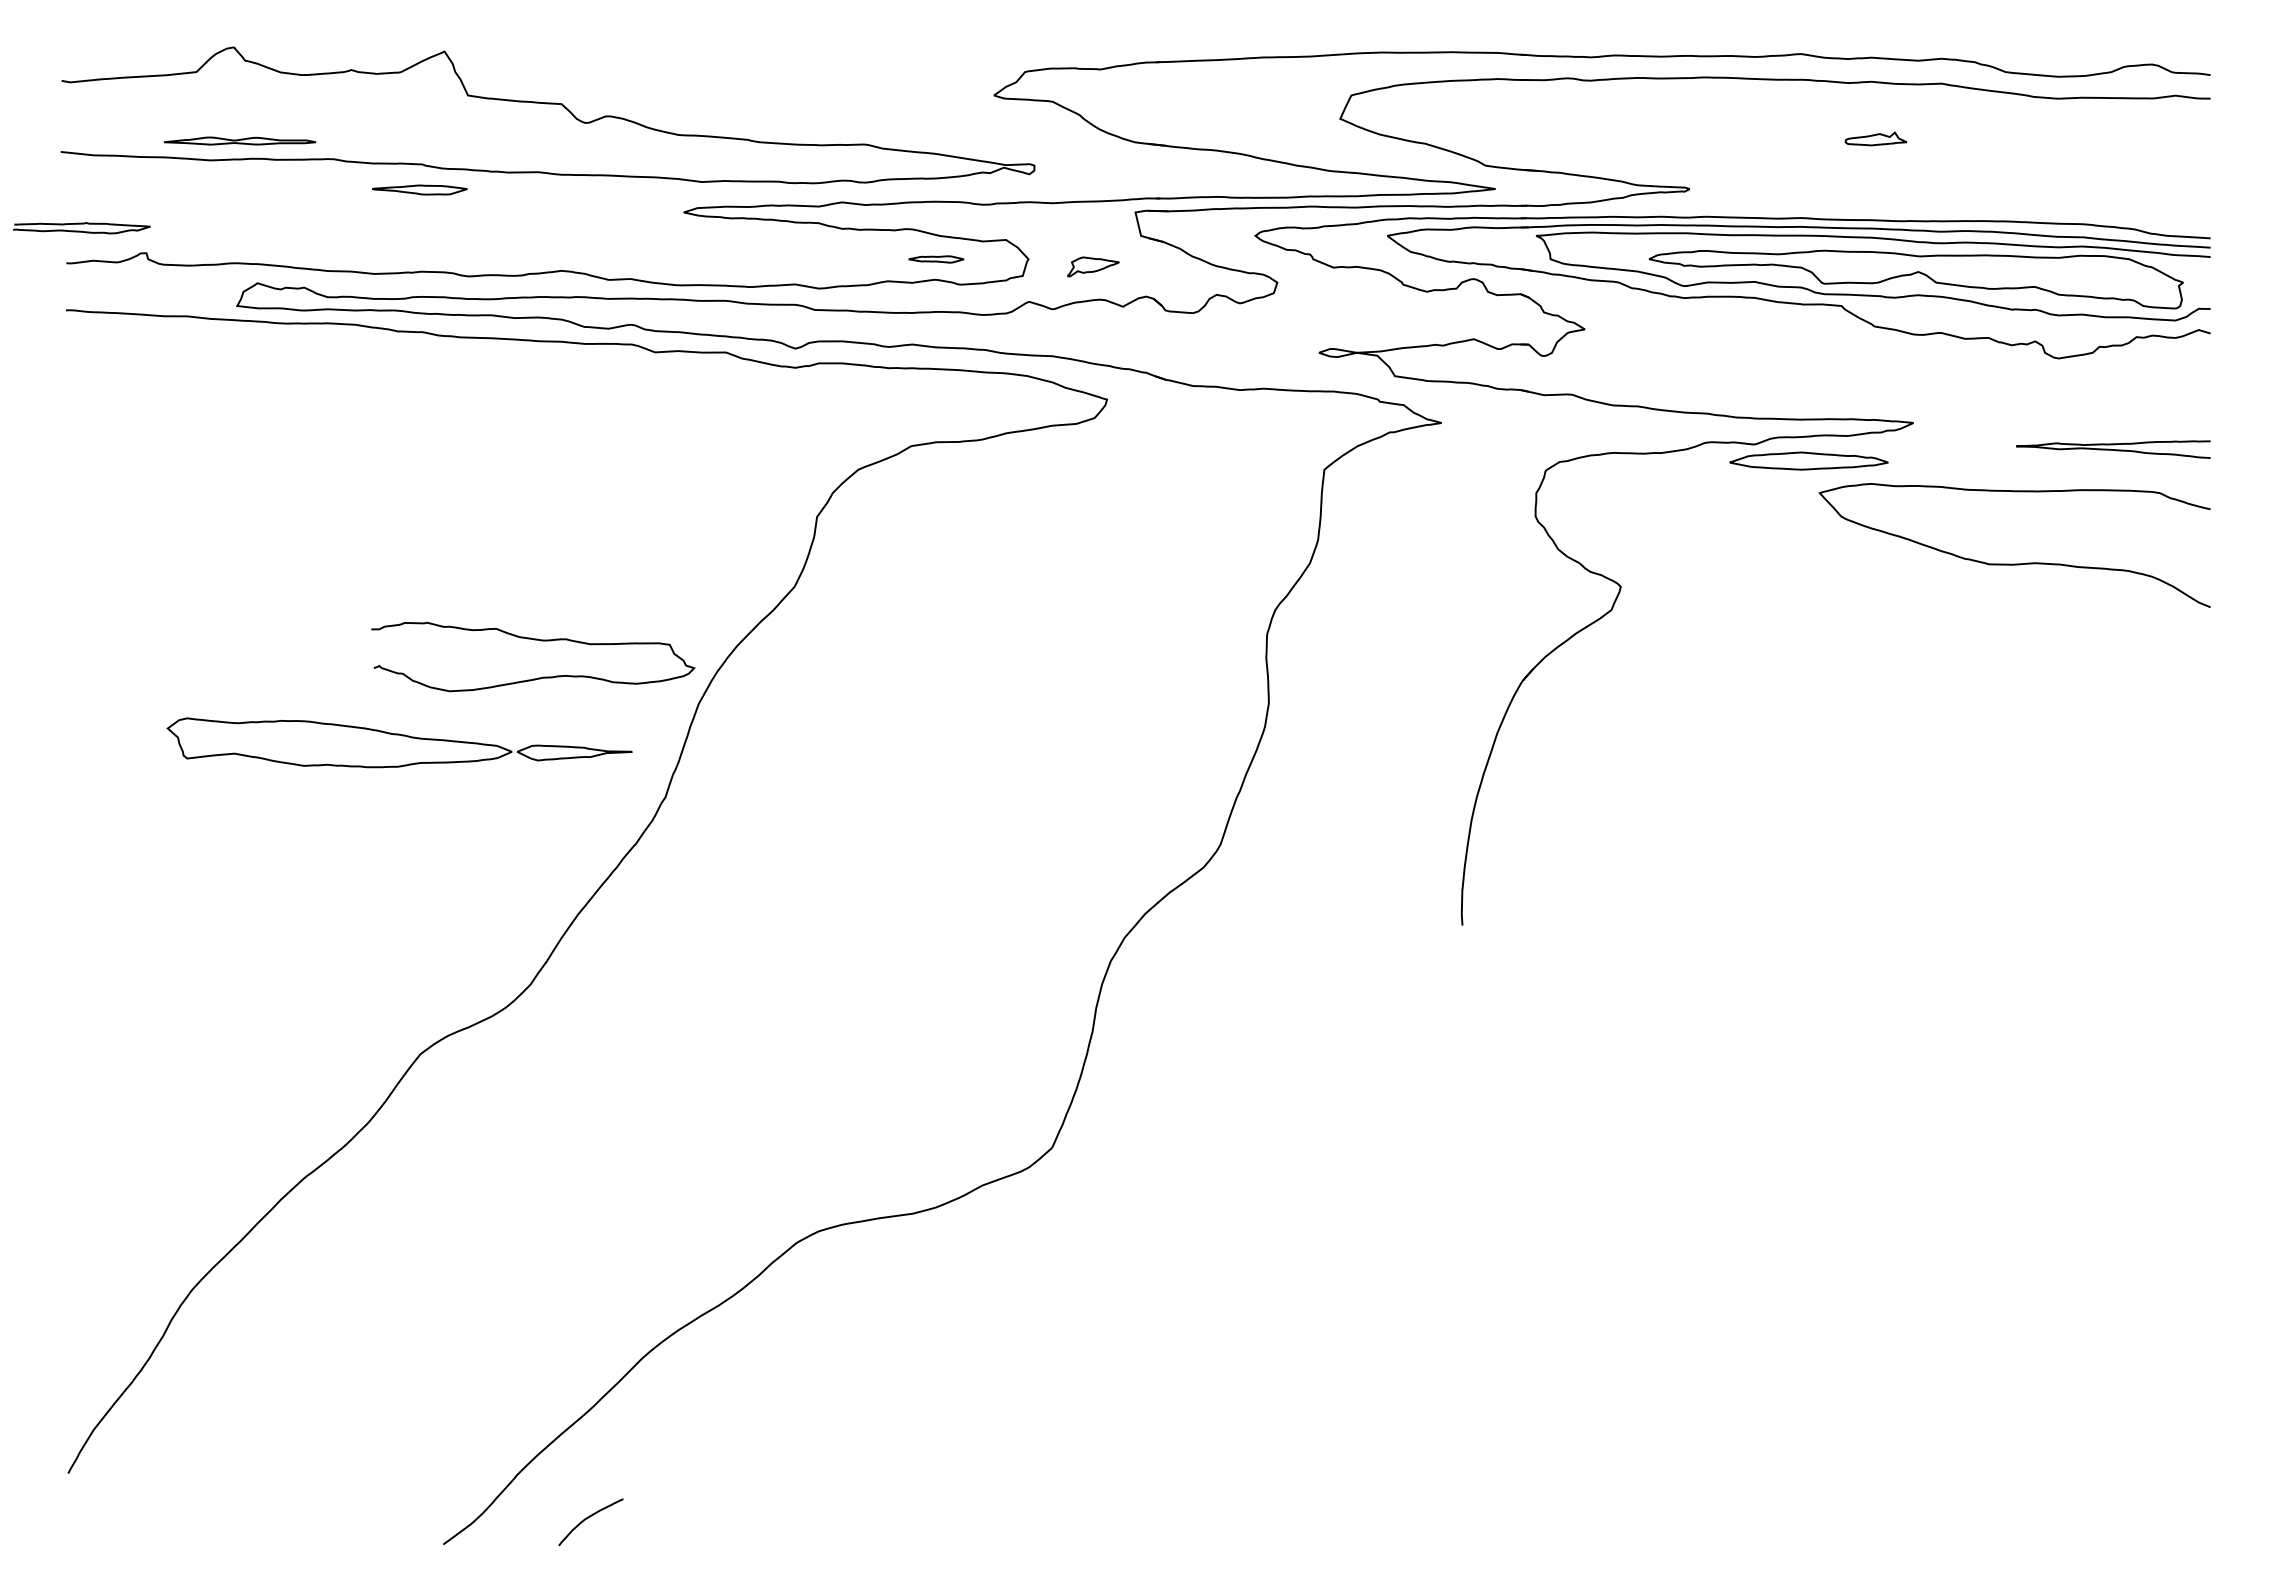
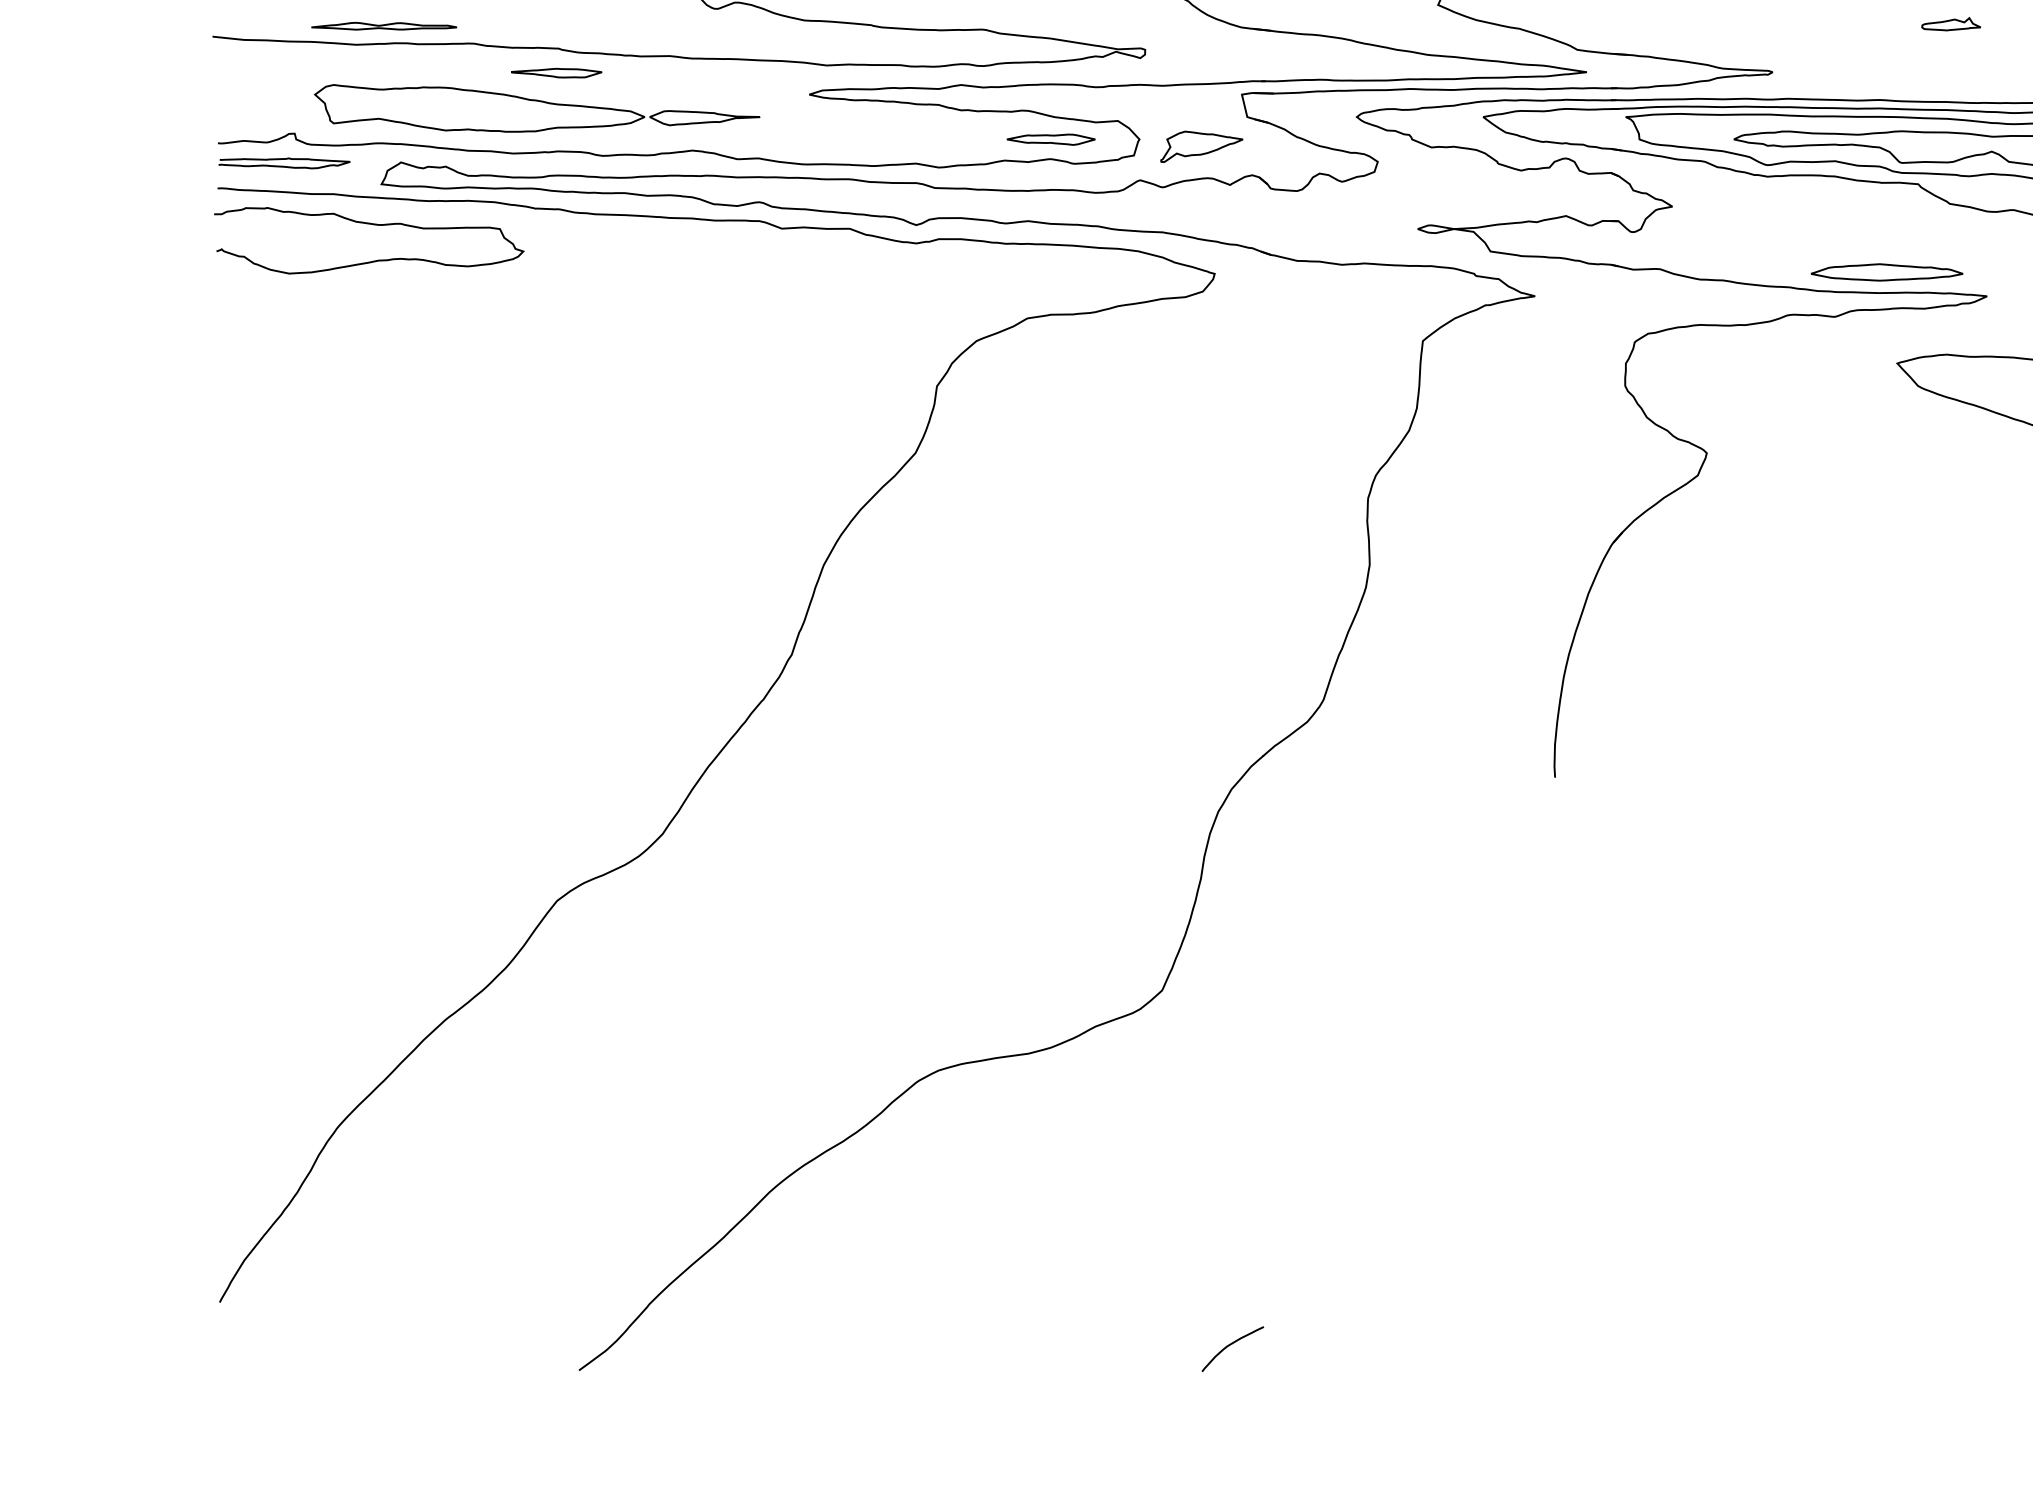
curve: (81, 230) -> (284, 165), moved
part: (936, 259) -> (1051, 139), size x1.67
part: (1093, 266) -> (1201, 146), size x1.67
part: (1808, 460) -> (1886, 271), moved
curve: (534, 640) -> (370, 224), moved
part: (399, 742) -> (537, 108), moved
curve: (588, 1518) -> (1230, 1345), moved

